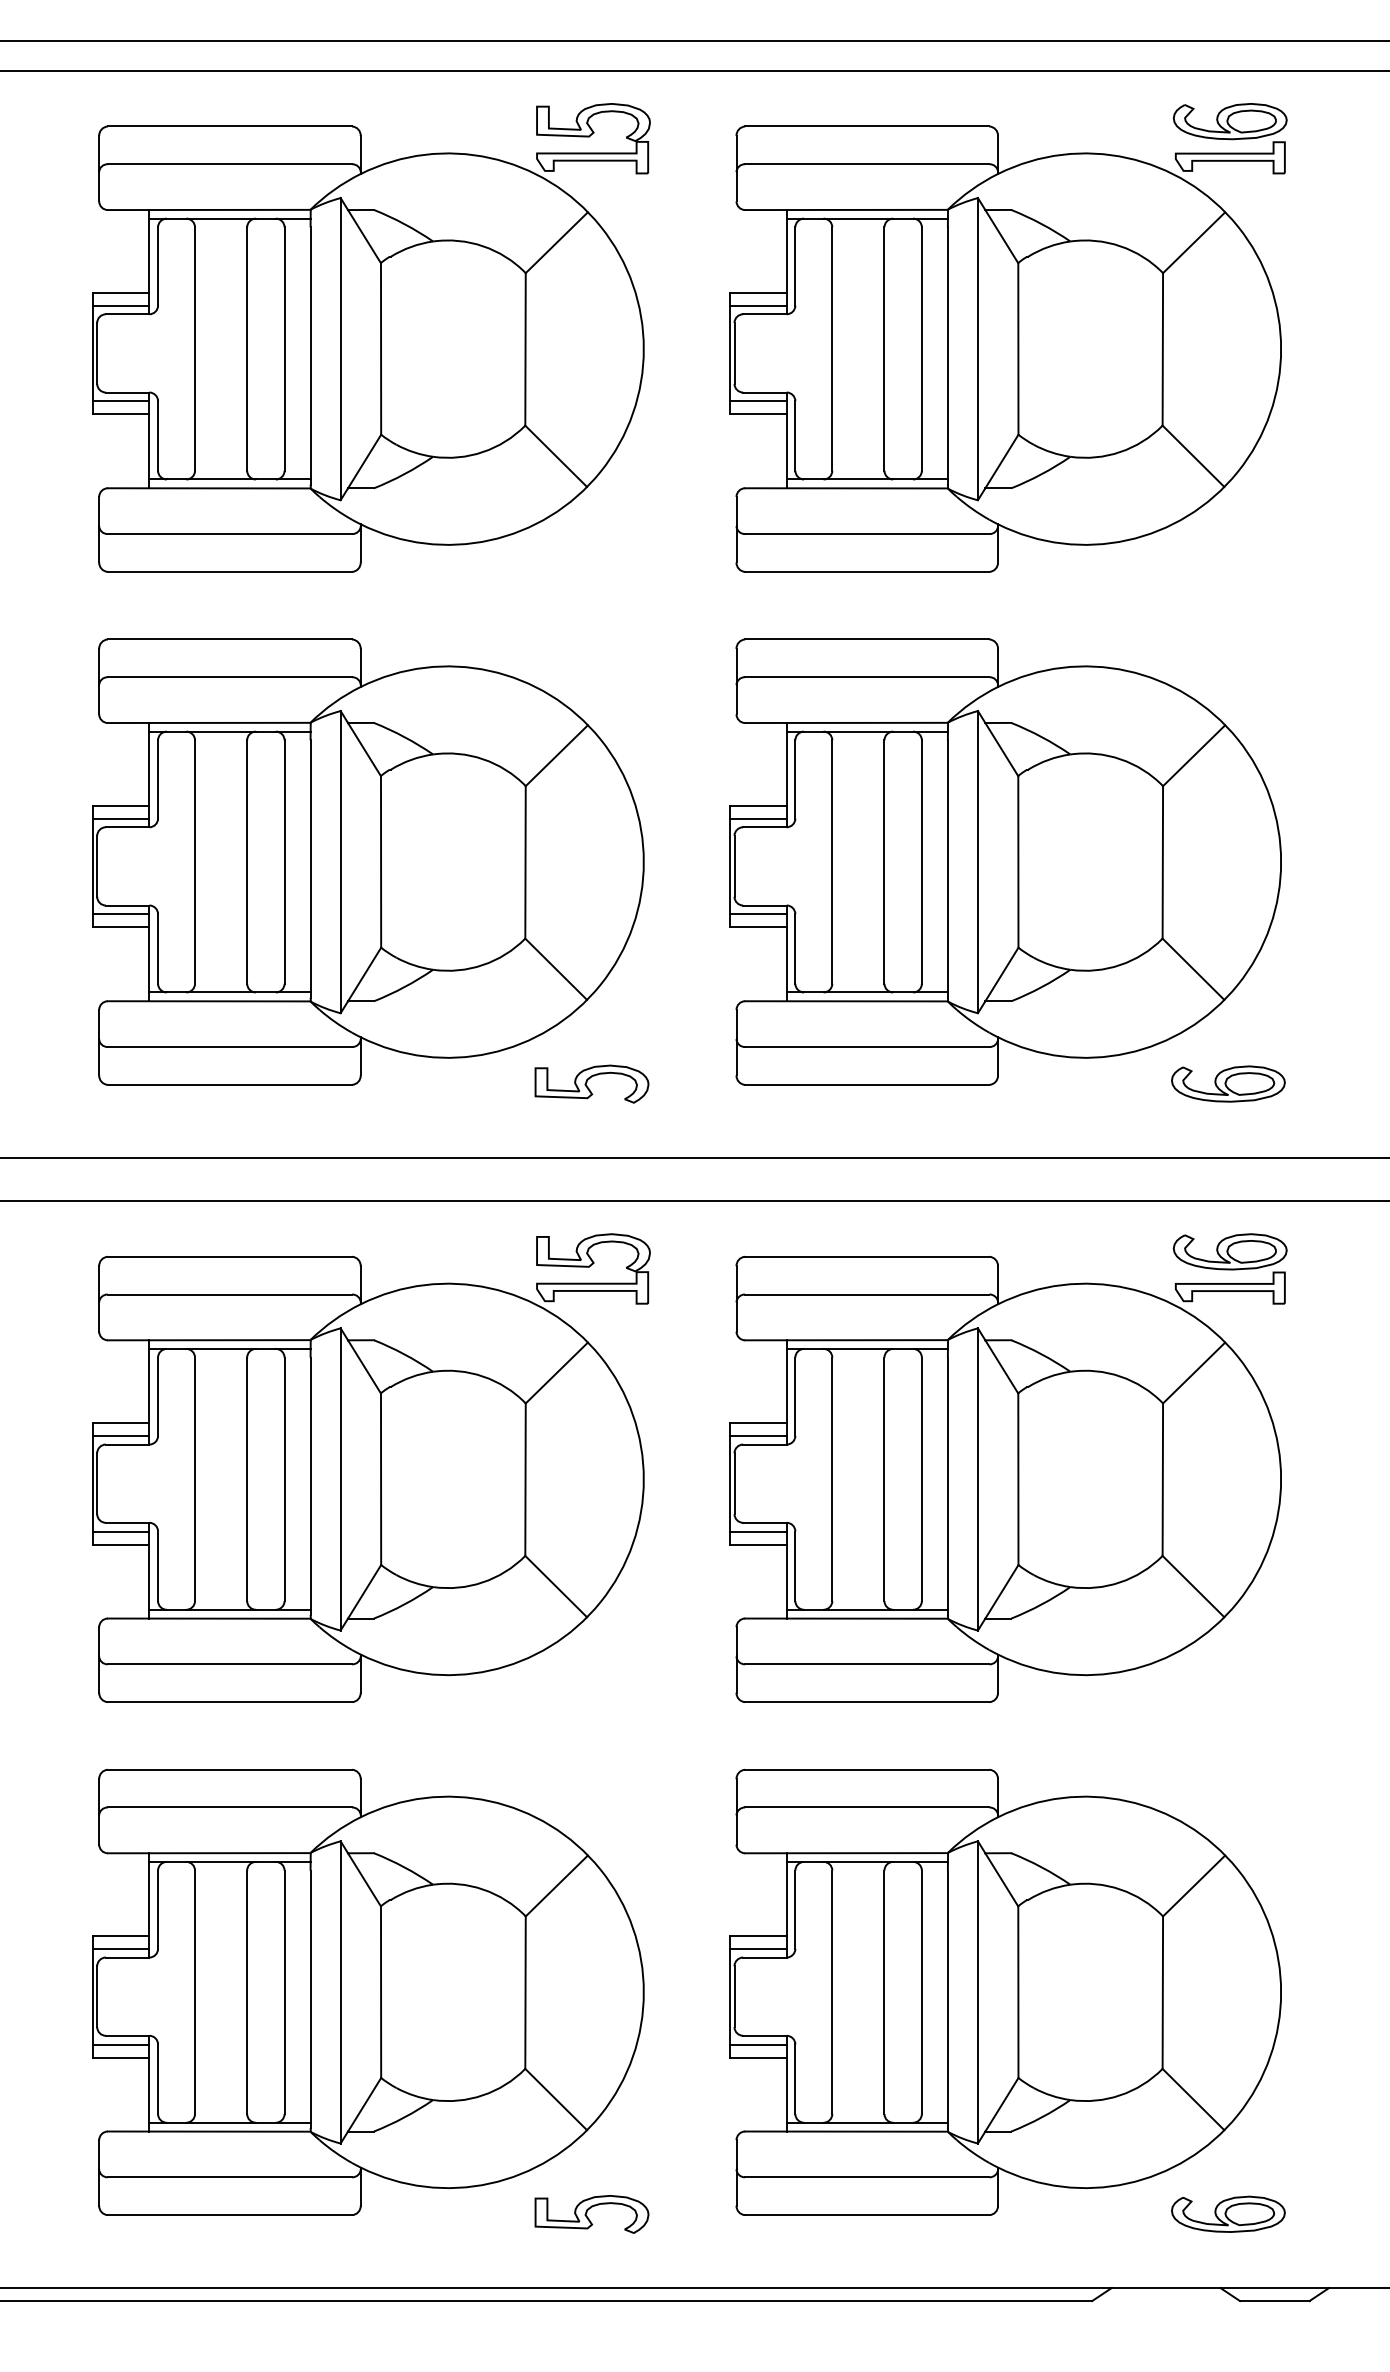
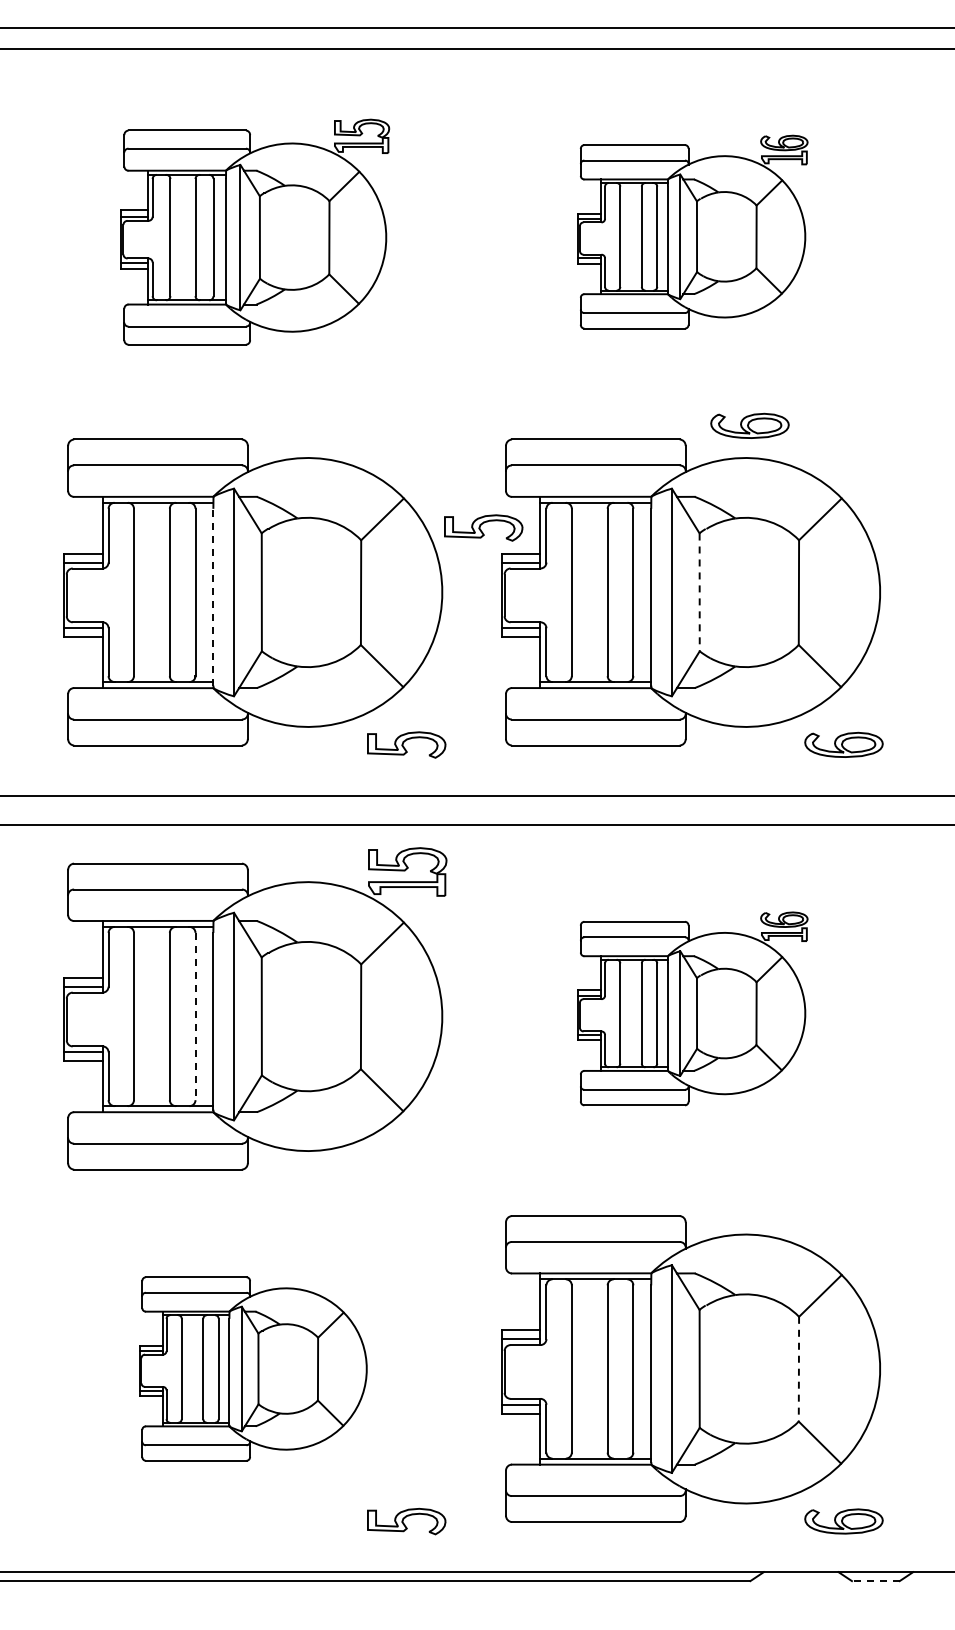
part: (371, 336) -> (255, 231), size x0.7
part: (1007, 336) -> (692, 231), size x0.6
part: (1090, 619) -> (749, 425), added
part: (703, 767) -> (483, 527), added
line: (1018, 862) -> (699, 592), solid -> dashed
line: (310, 867) -> (213, 596), solid -> dashed
part: (1007, 1467) -> (692, 1008), size x0.6
line: (284, 1479) -> (195, 1016), solid -> dashed
part: (368, 1991) -> (253, 1368), size x0.6
line: (1162, 1993) -> (798, 1369), solid -> dashed
line: (1274, 2301) -> (875, 1581), solid -> dashed

